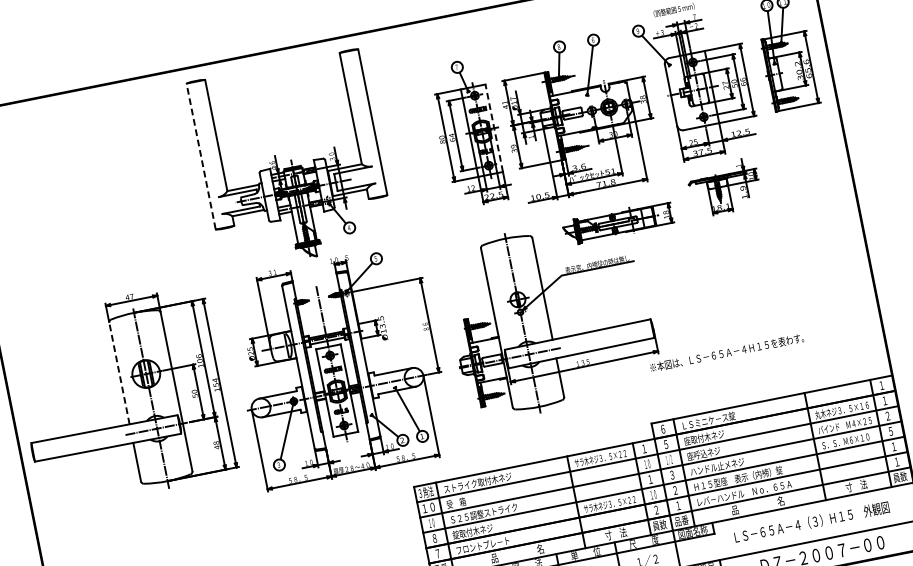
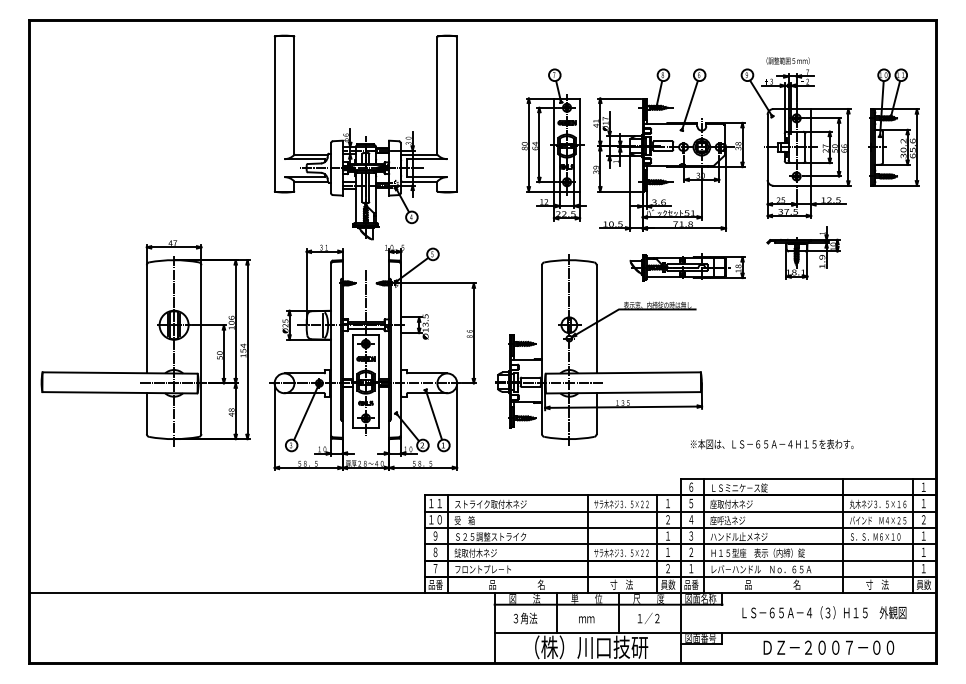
line: (494, 127) -> (580, 144), dashed -> solid
line: (200, 156) -> (274, 113), dashed -> solid
text: (726, 353) -> (771, 444), moved
line: (119, 373) -> (146, 319), dashed -> solid
text: (890, 430) -> (923, 535), ５ -> １
text: (669, 459) -> (691, 519), １／２ -> ４
text: (646, 464) -> (667, 519), １０ -> ２
text: (425, 492) -> (435, 503), ３角法 -> １１
text: (652, 494) -> (667, 551), １０ -> １
text: (431, 522) -> (435, 535), １０ -> ９

